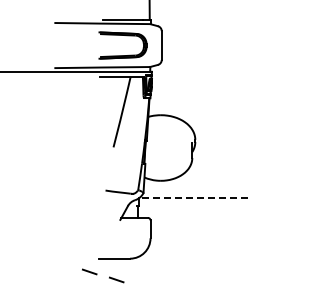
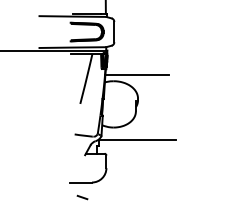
line: (193, 106) -> (136, 75), added
line: (193, 198) -> (136, 140), dashed -> solid
line: (89, 271) -> (63, 191), removed

